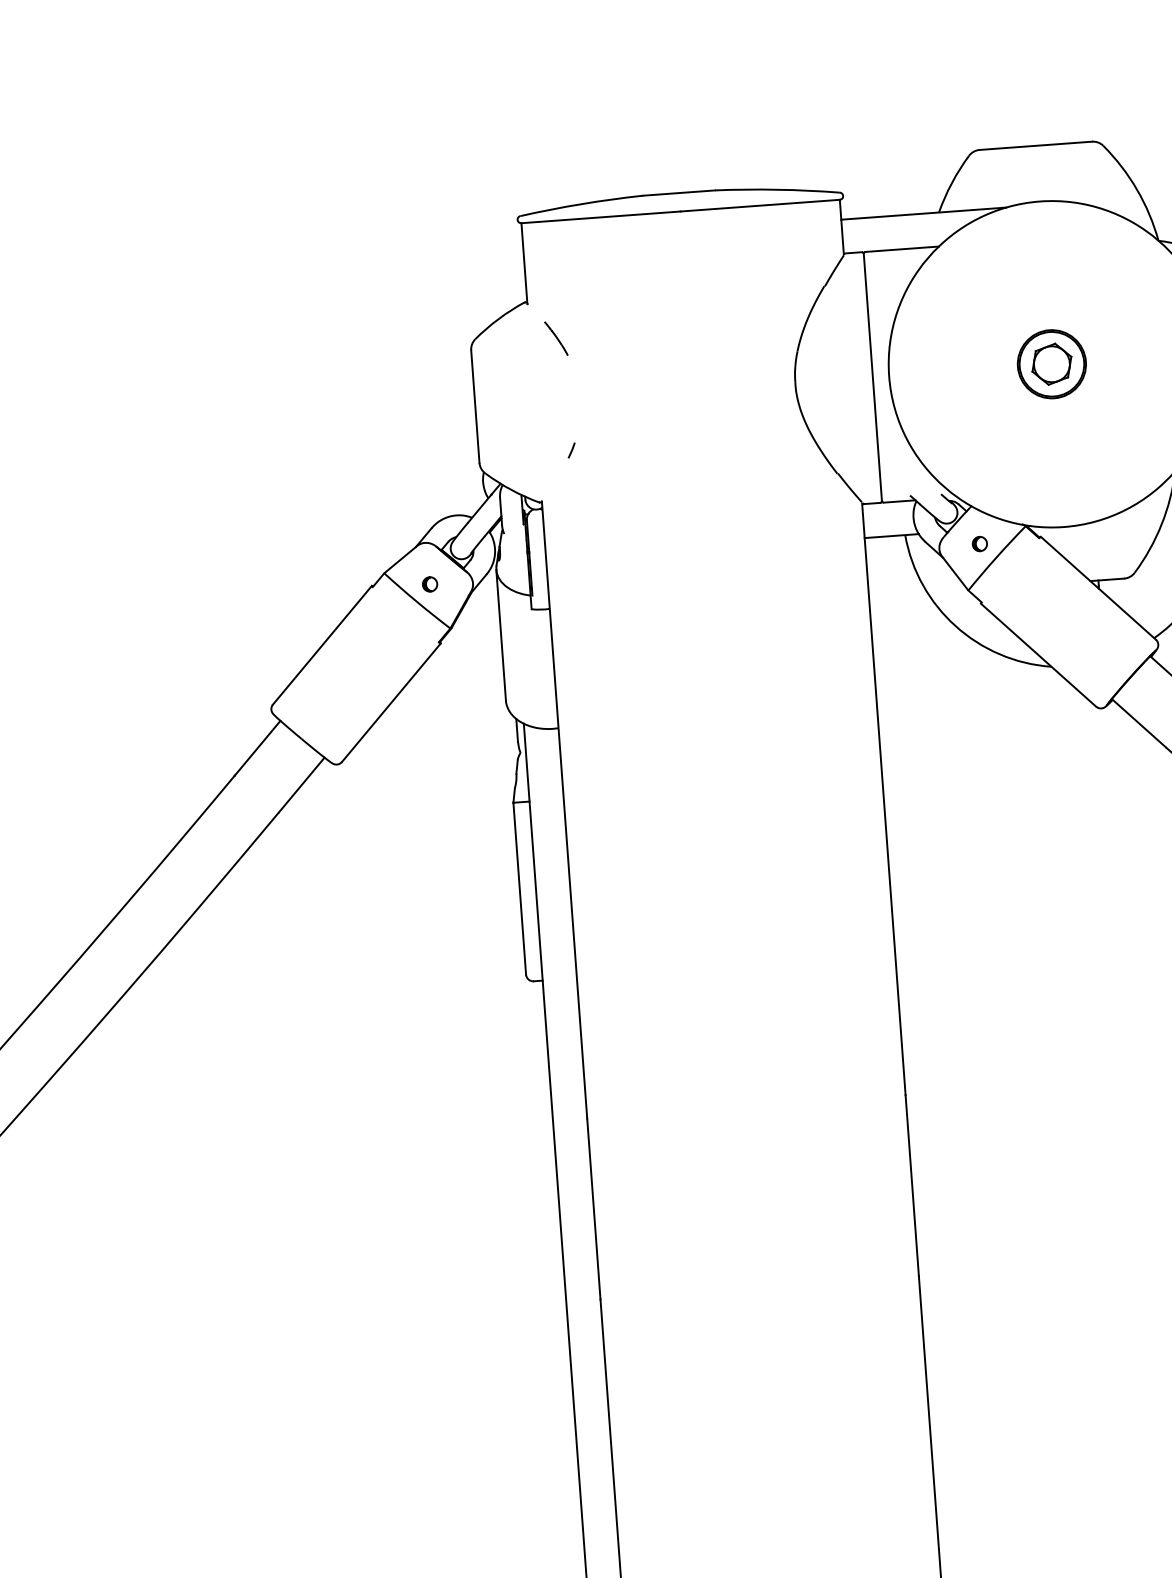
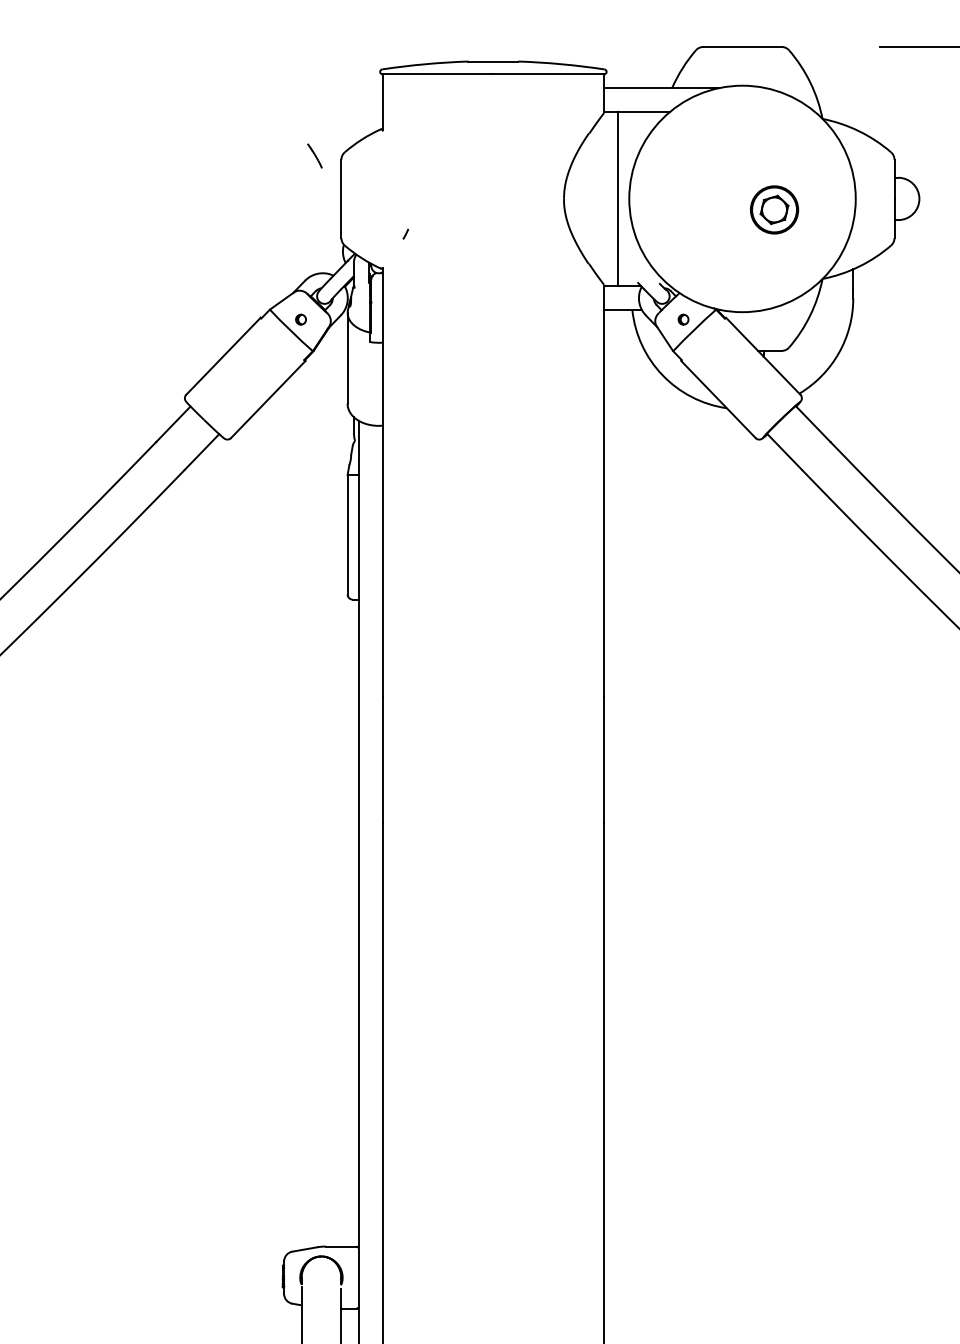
line: (555, 337) -> (314, 155), moved
part: (1051, 363) -> (774, 209), moved

